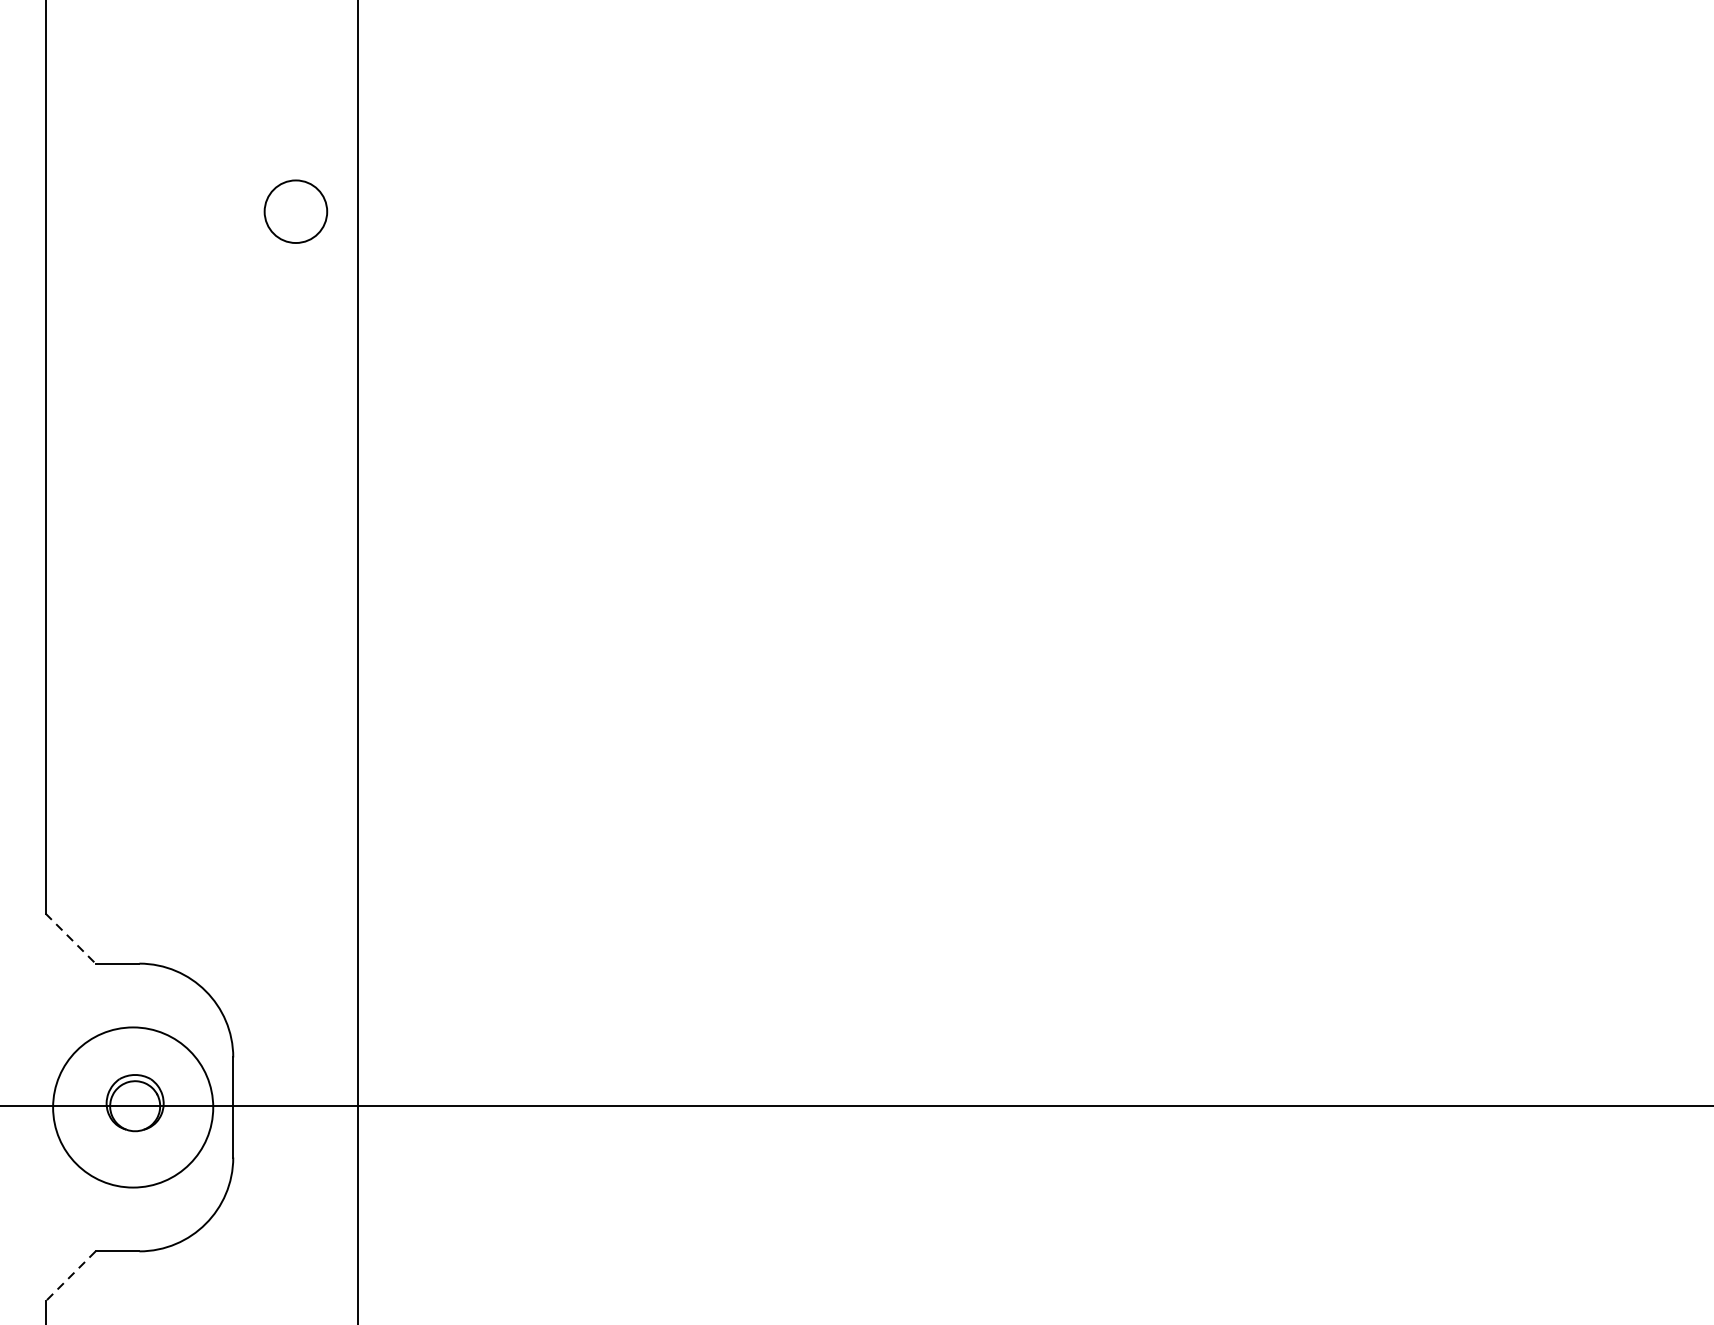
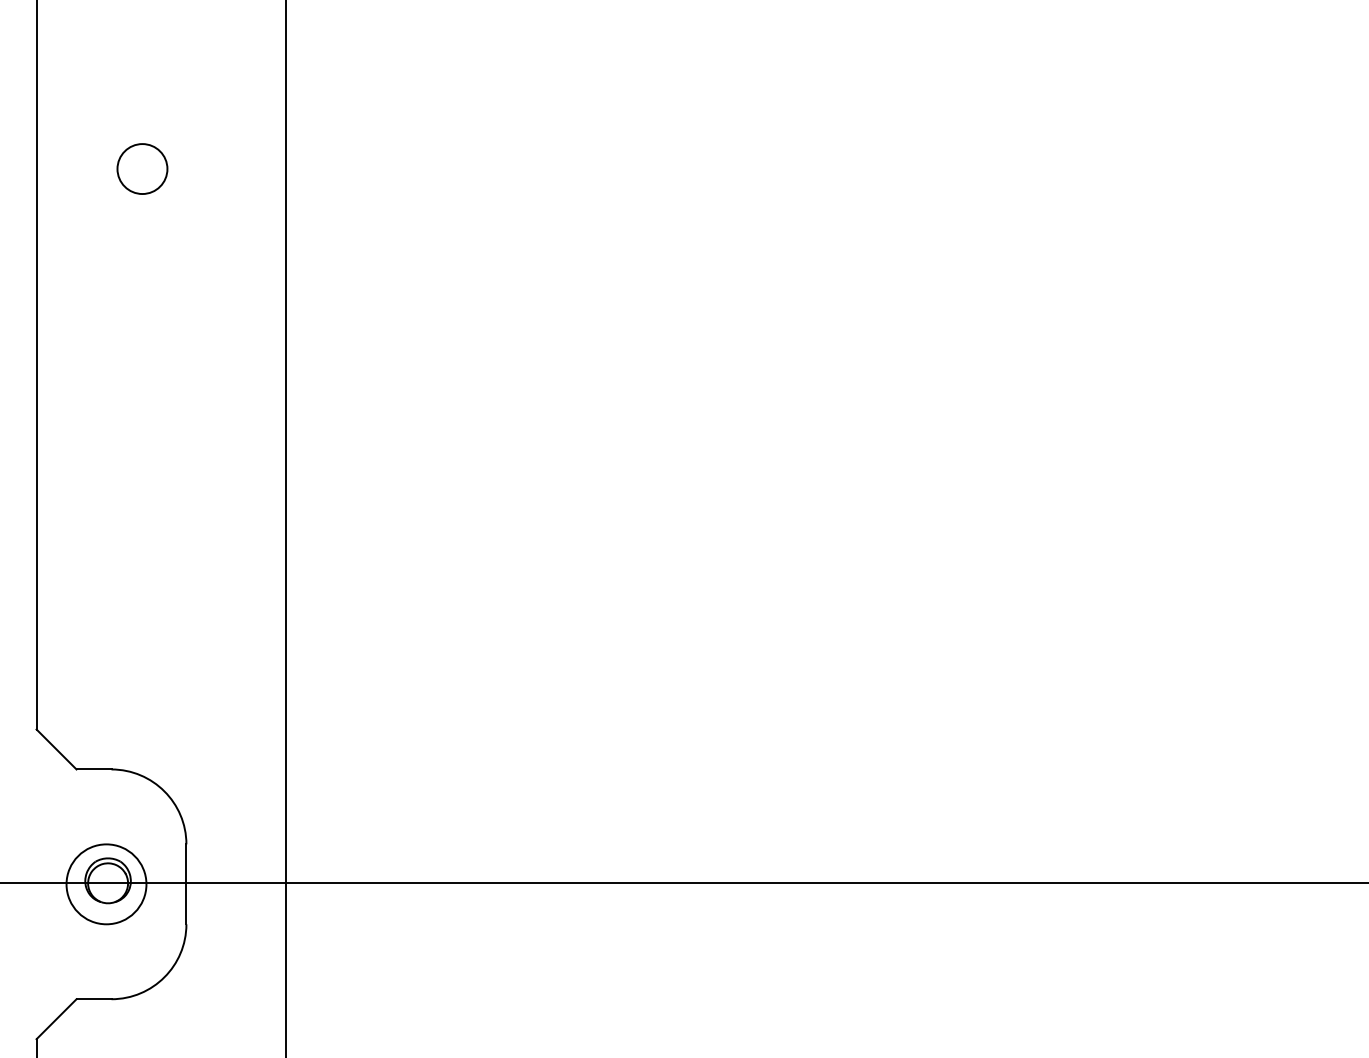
circle: (295, 211) -> (142, 168), moved
line: (70, 938) -> (56, 749), dashed -> solid
circle: (133, 1107) -> (106, 884), size x0.62
line: (70, 1276) -> (56, 1019), dashed -> solid

